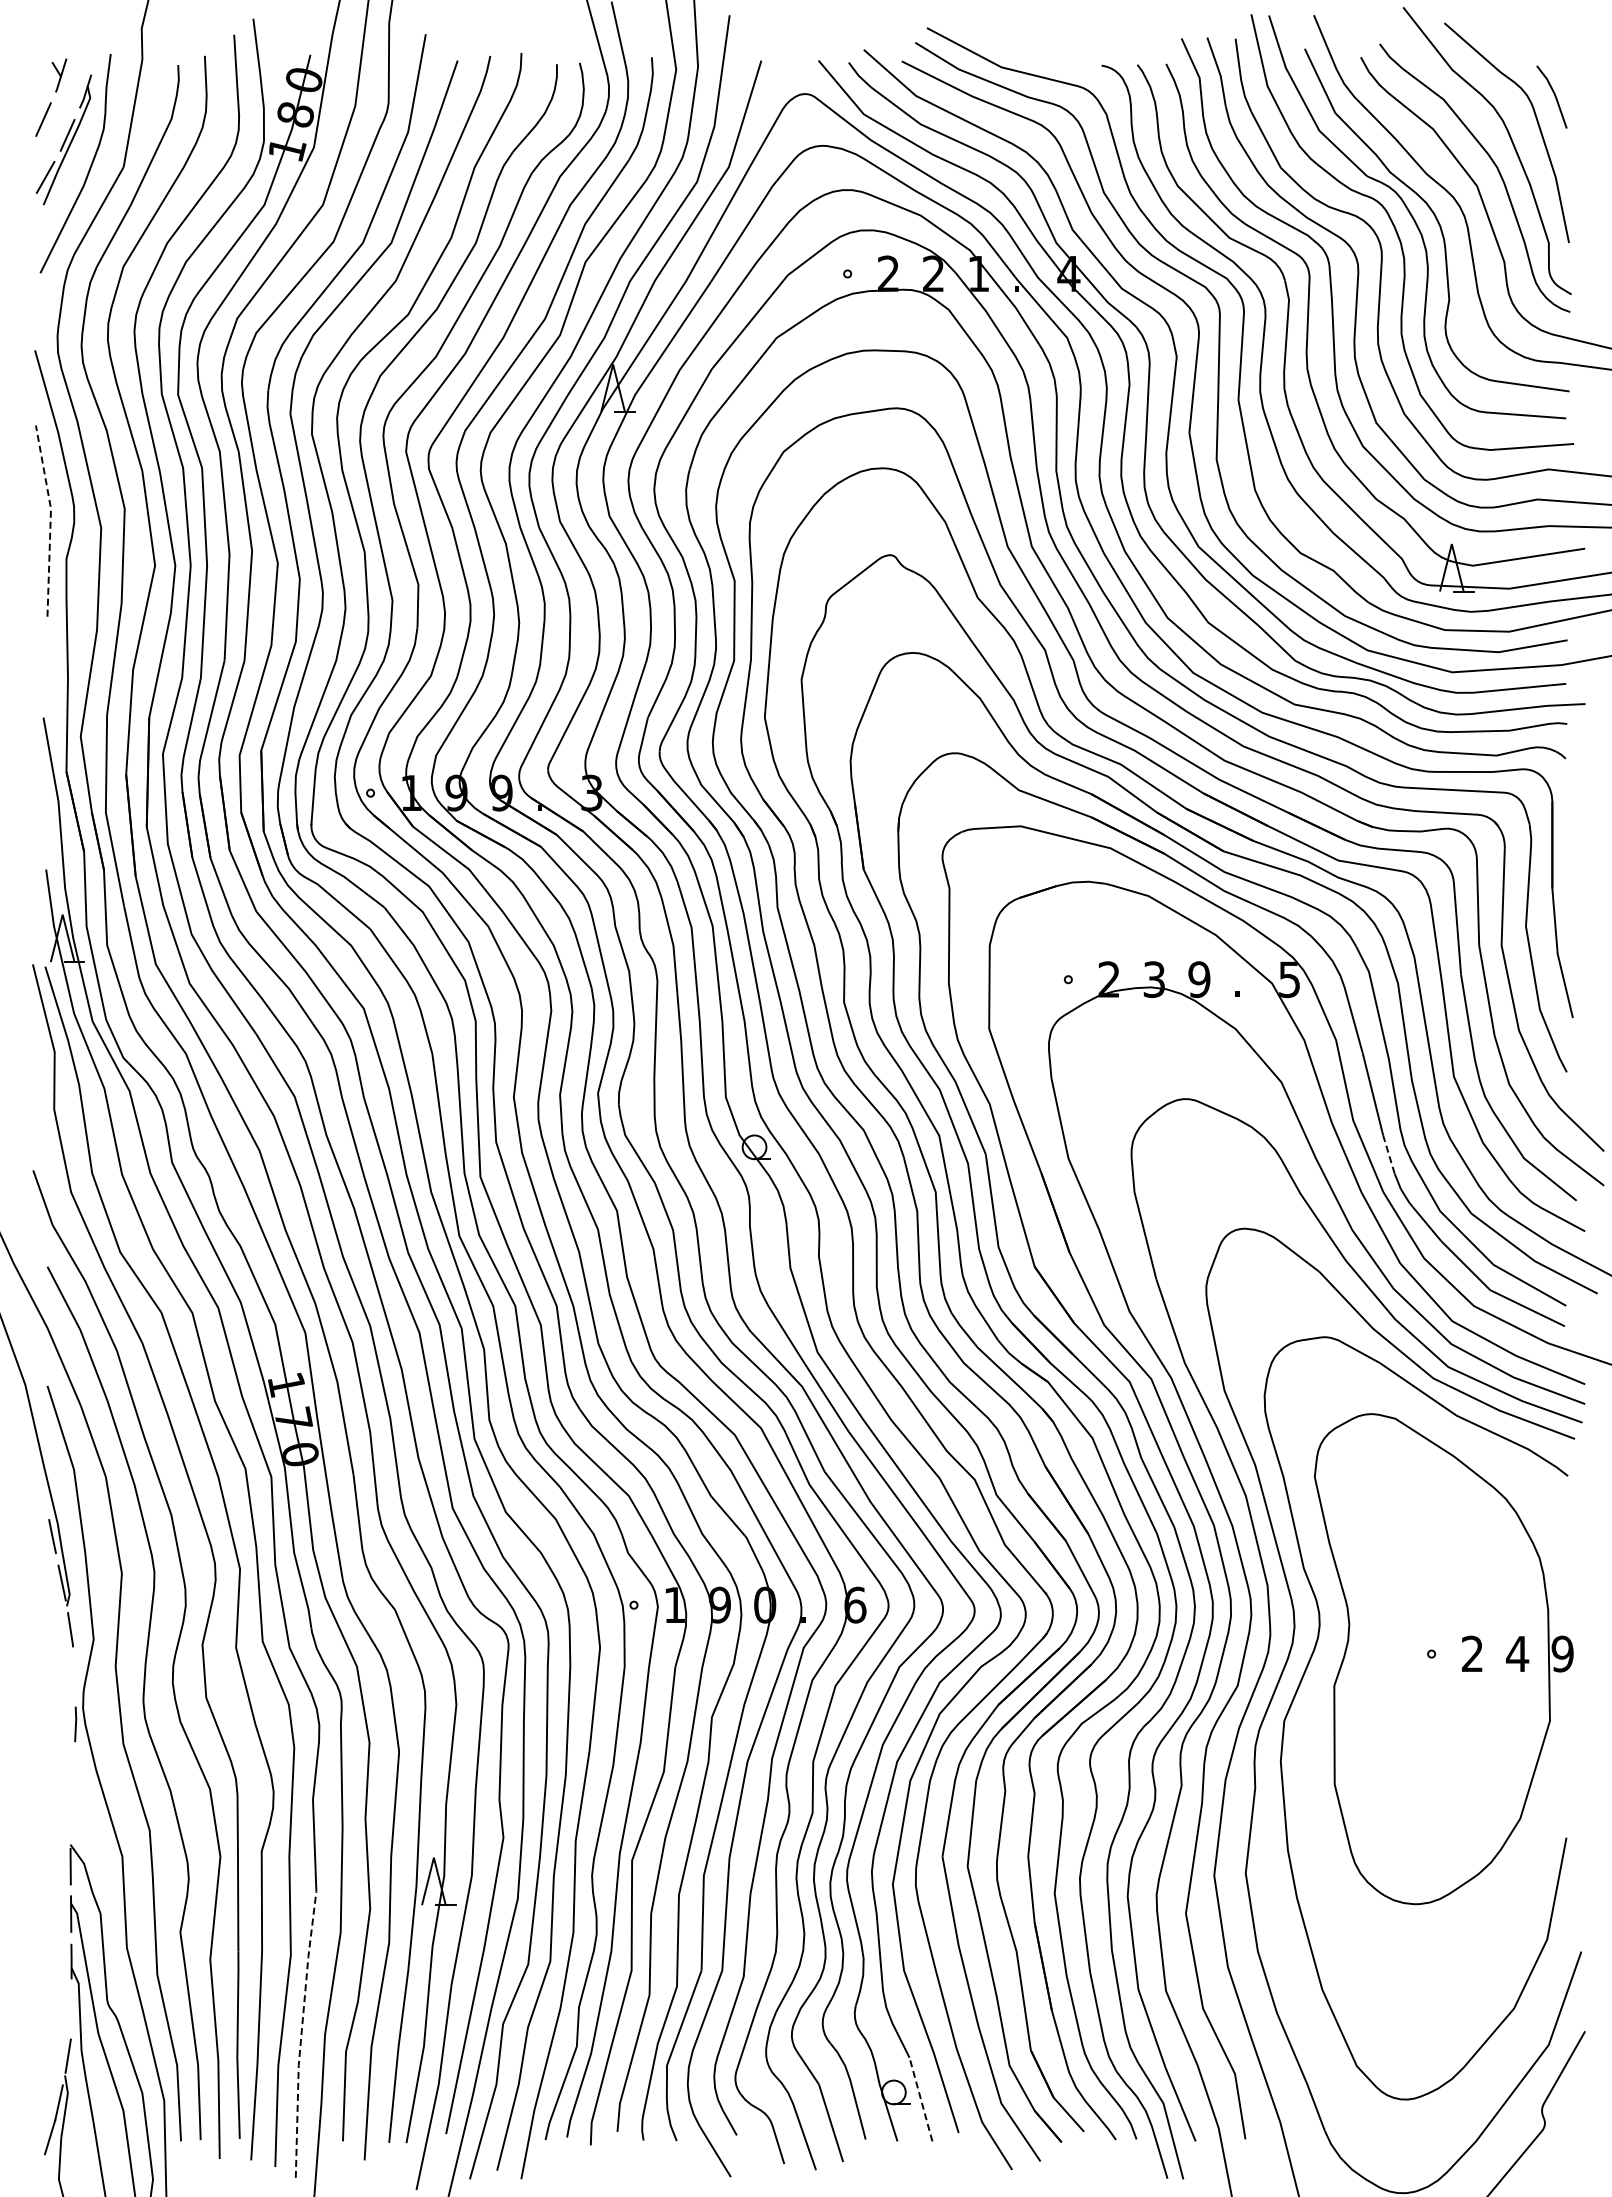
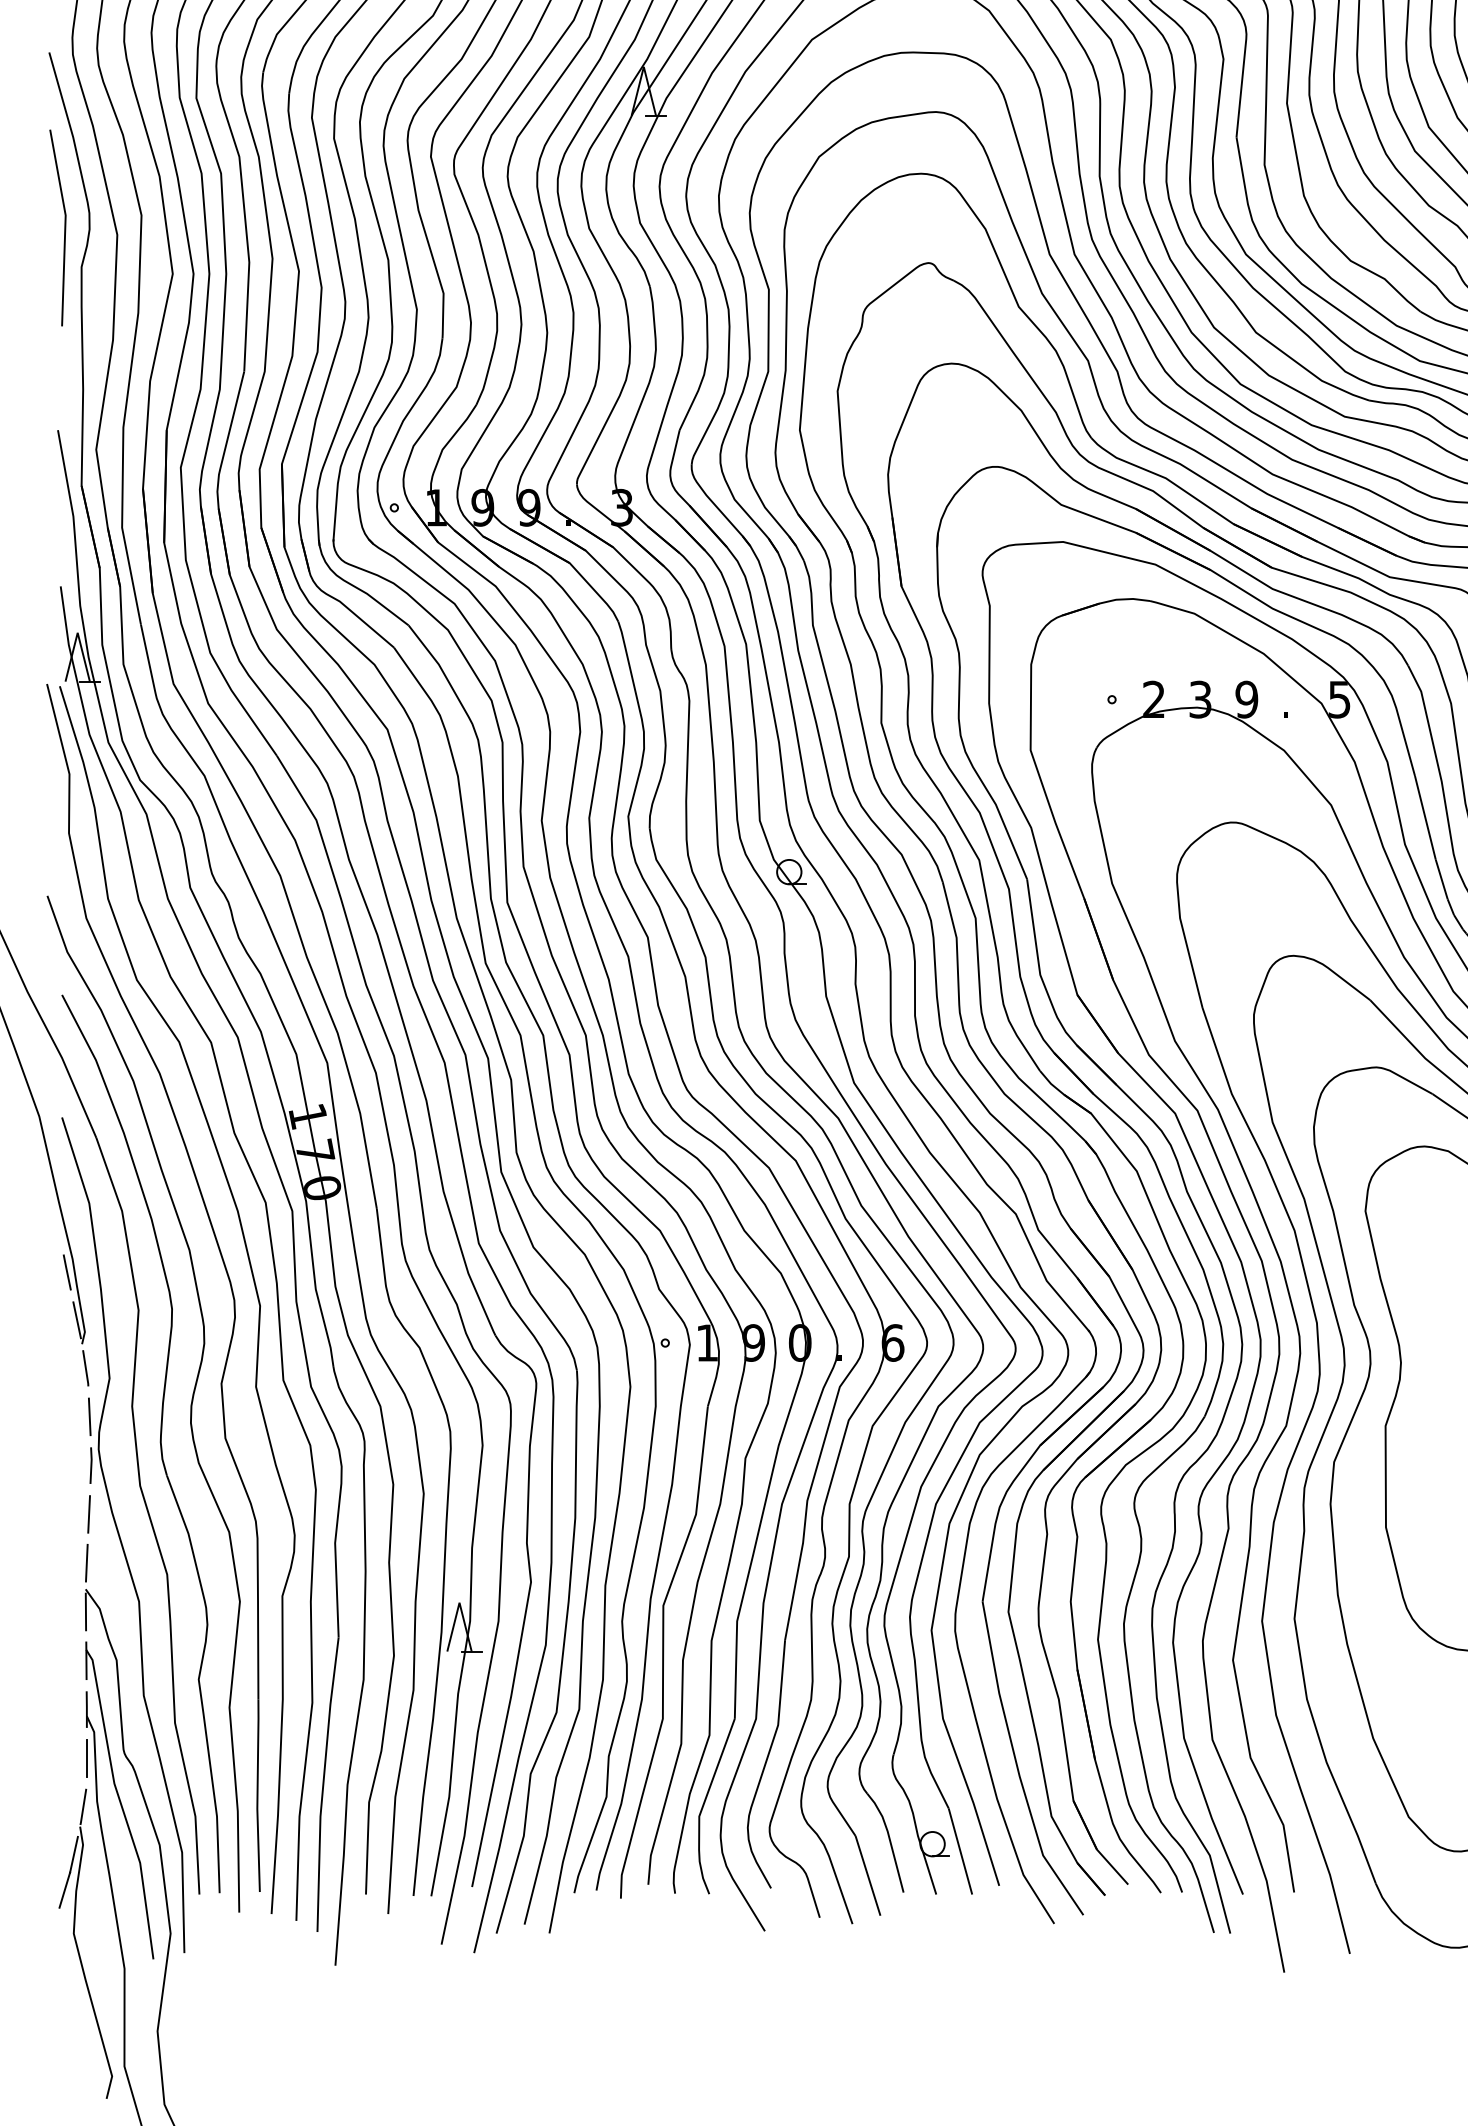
line: (50, 519) -> (65, 226), dashed -> solid
line: (1389, 1154) -> (1442, 879), dashed -> solid
line: (74, 1676) -> (89, 1416), added
line: (73, 1771) -> (88, 1514), added
line: (71, 1819) -> (86, 1563), added
line: (71, 2008) -> (86, 1757), added
line: (301, 2033) -> (323, 1783), dashed -> solid
line: (920, 2099) -> (959, 1851), dashed -> solid

